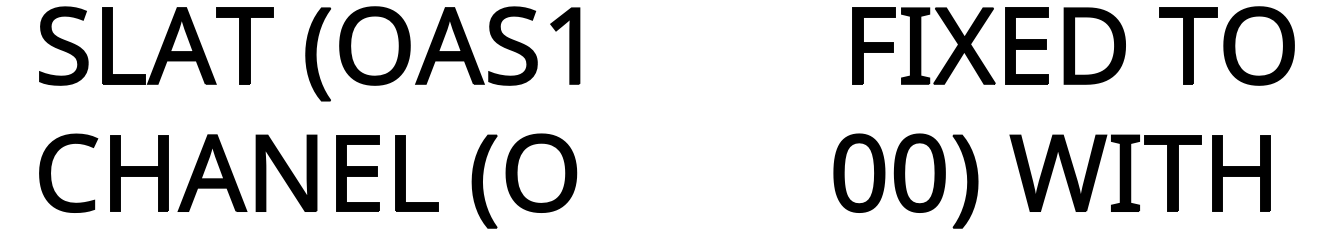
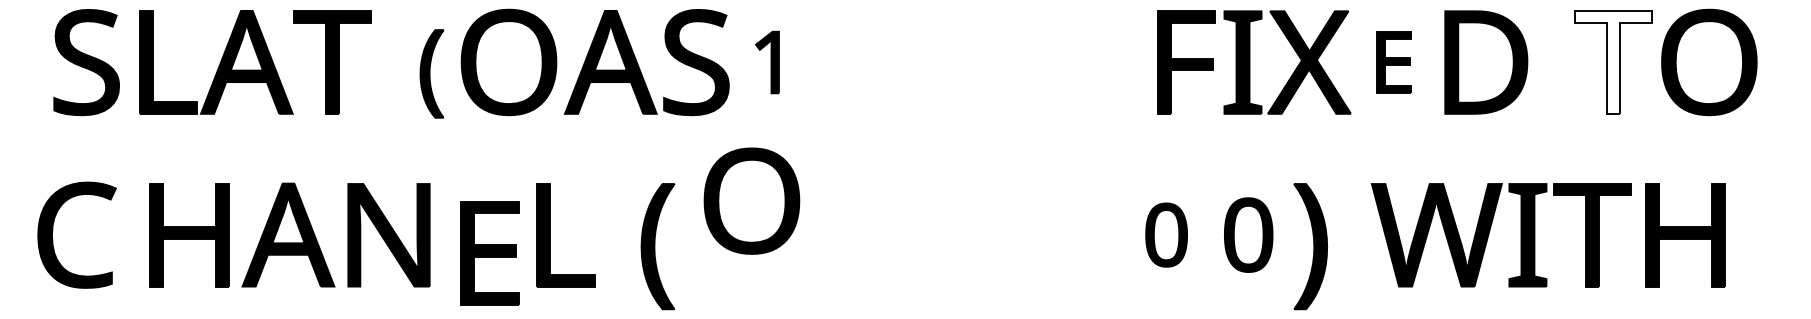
part: (565, 46) -> (767, 62), size x0.6
part: (1026, 46) -> (1393, 62), size x0.6
fill: (1187, 46) -> (1612, 62), removed
part: (317, 54) -> (431, 73), size x0.7
part: (51, 170) -> (53, 231), moved
part: (541, 172) -> (751, 200), moved
part: (859, 172) -> (1166, 234), size x0.6
part: (919, 172) -> (1248, 234), size x0.7
part: (357, 173) -> (489, 253), moved

